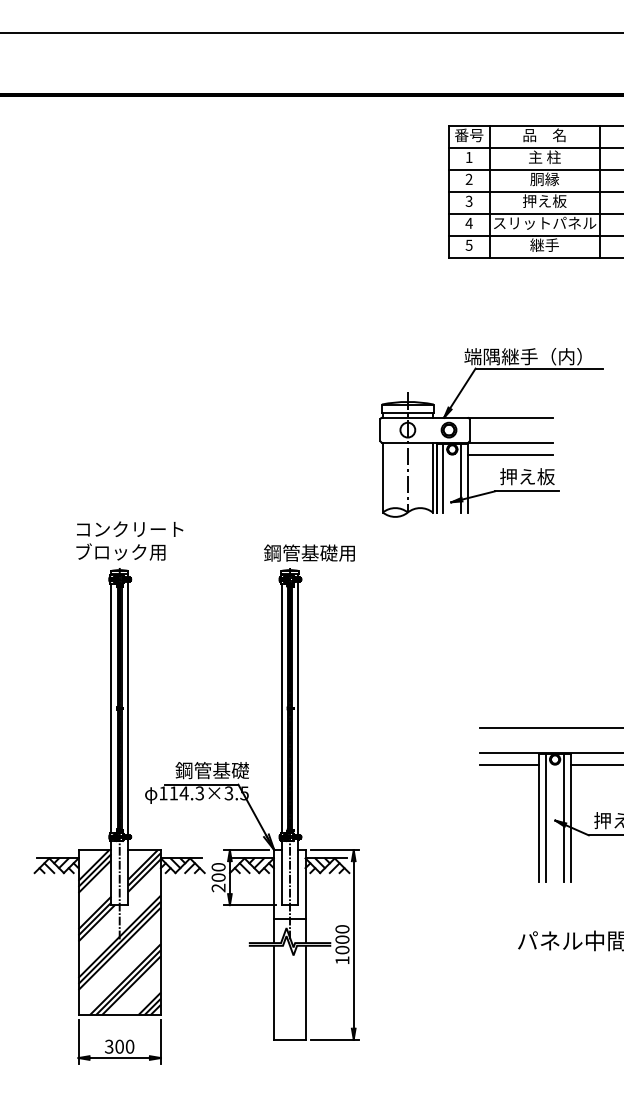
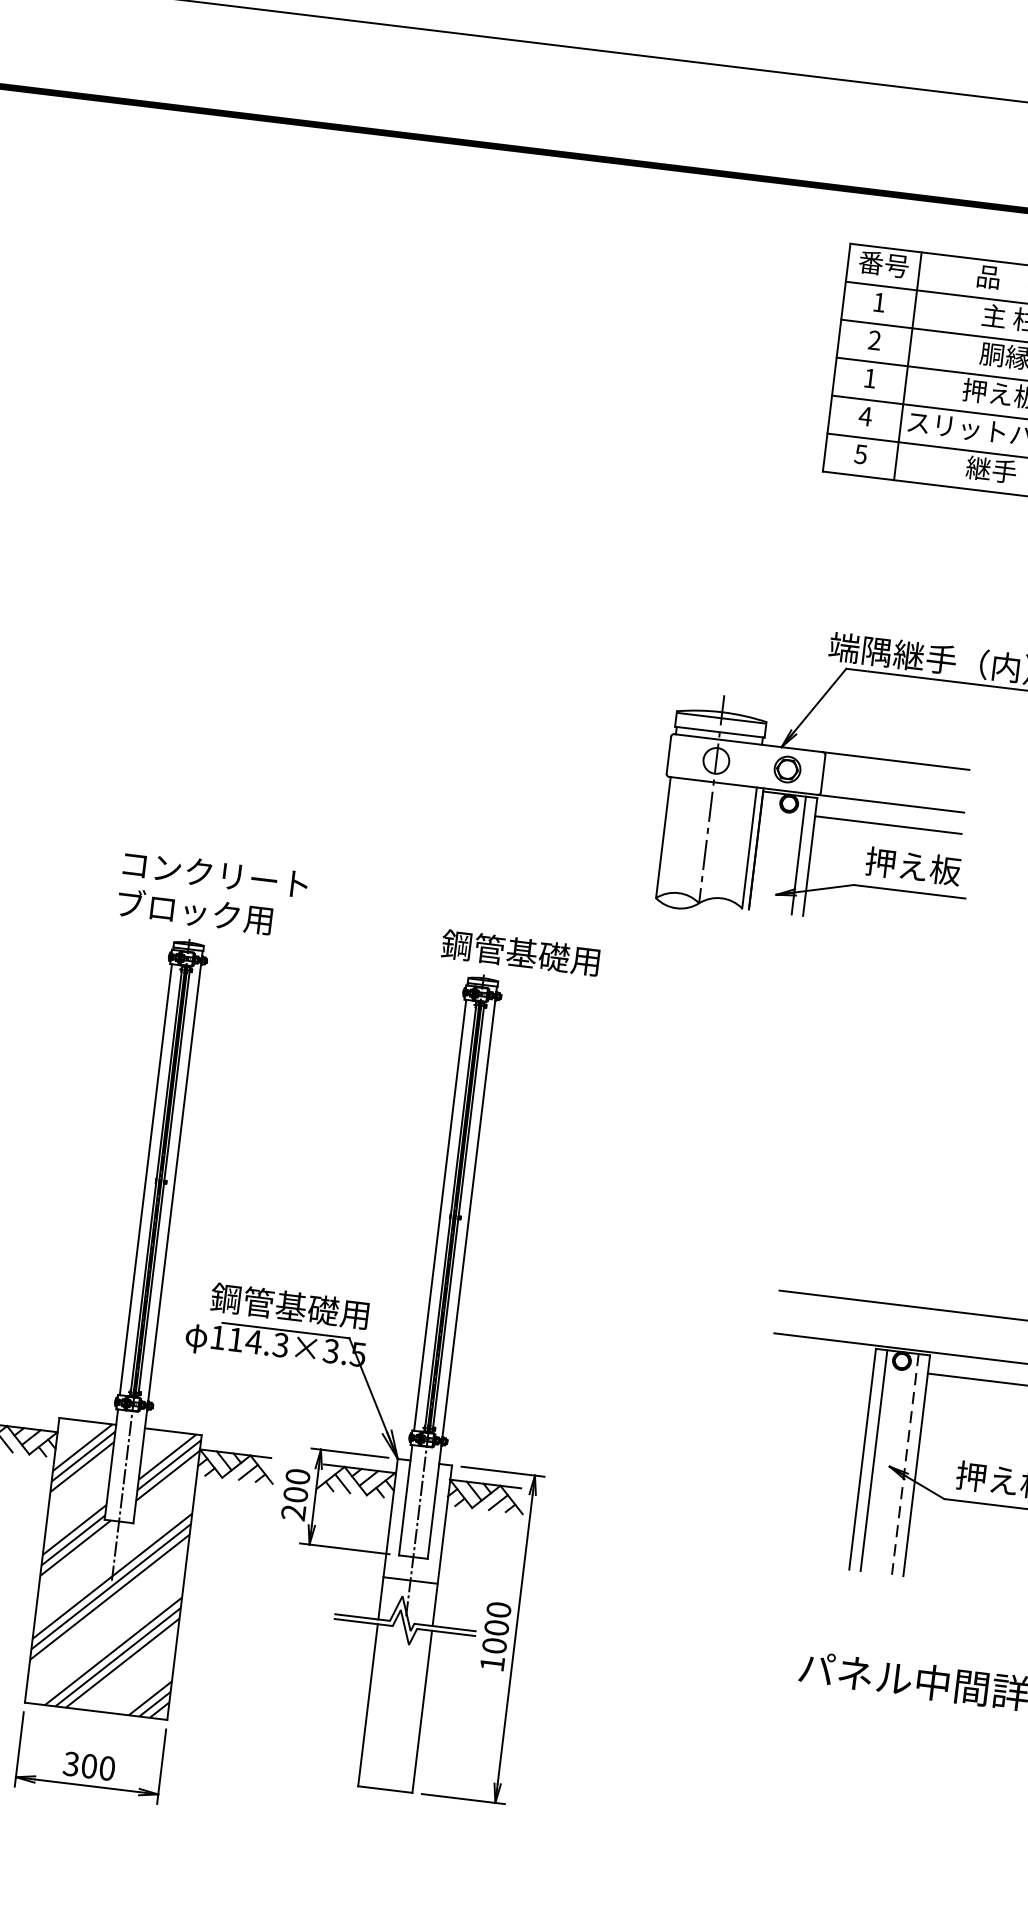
text: (468, 200) -> (869, 376), 3 -> 1
line: (443, 478) -> (767, 851), removed
line: (509, 764) -> (822, 1360), removed
text: (202, 770) -> (290, 1306), 鋼管基礎 -> 鋼管基礎用
line: (564, 818) -> (905, 1464), solid -> dashed

